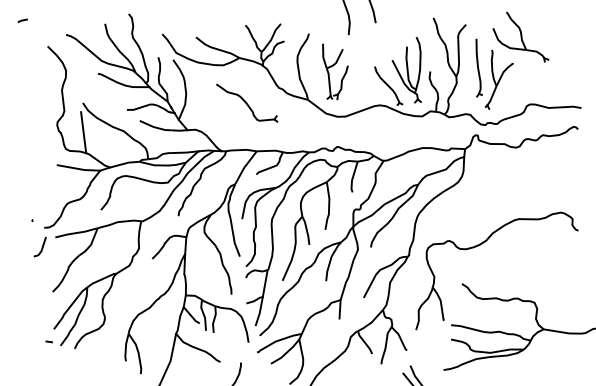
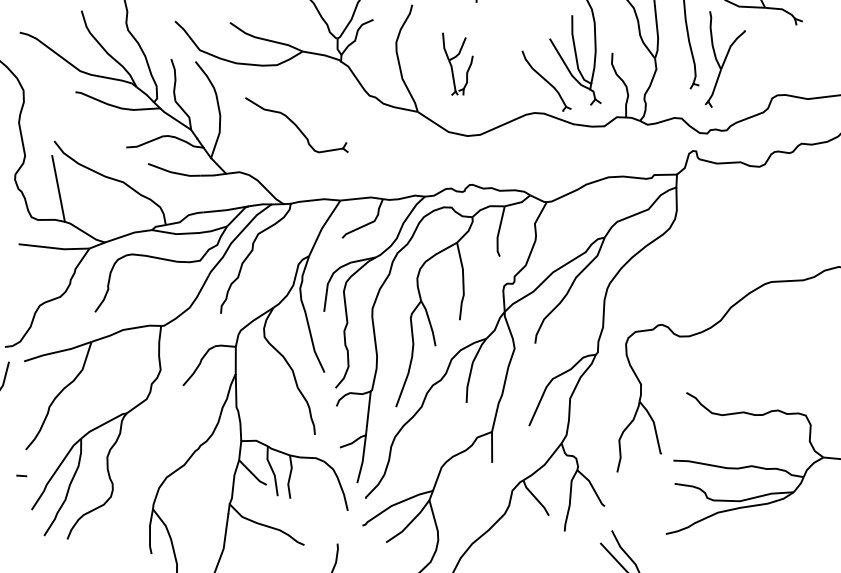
part: (335, 71) -> (459, 63), size x0.7
part: (247, 102) -> (297, 124), moved
line: (48, 341) -> (20, 475), moved

